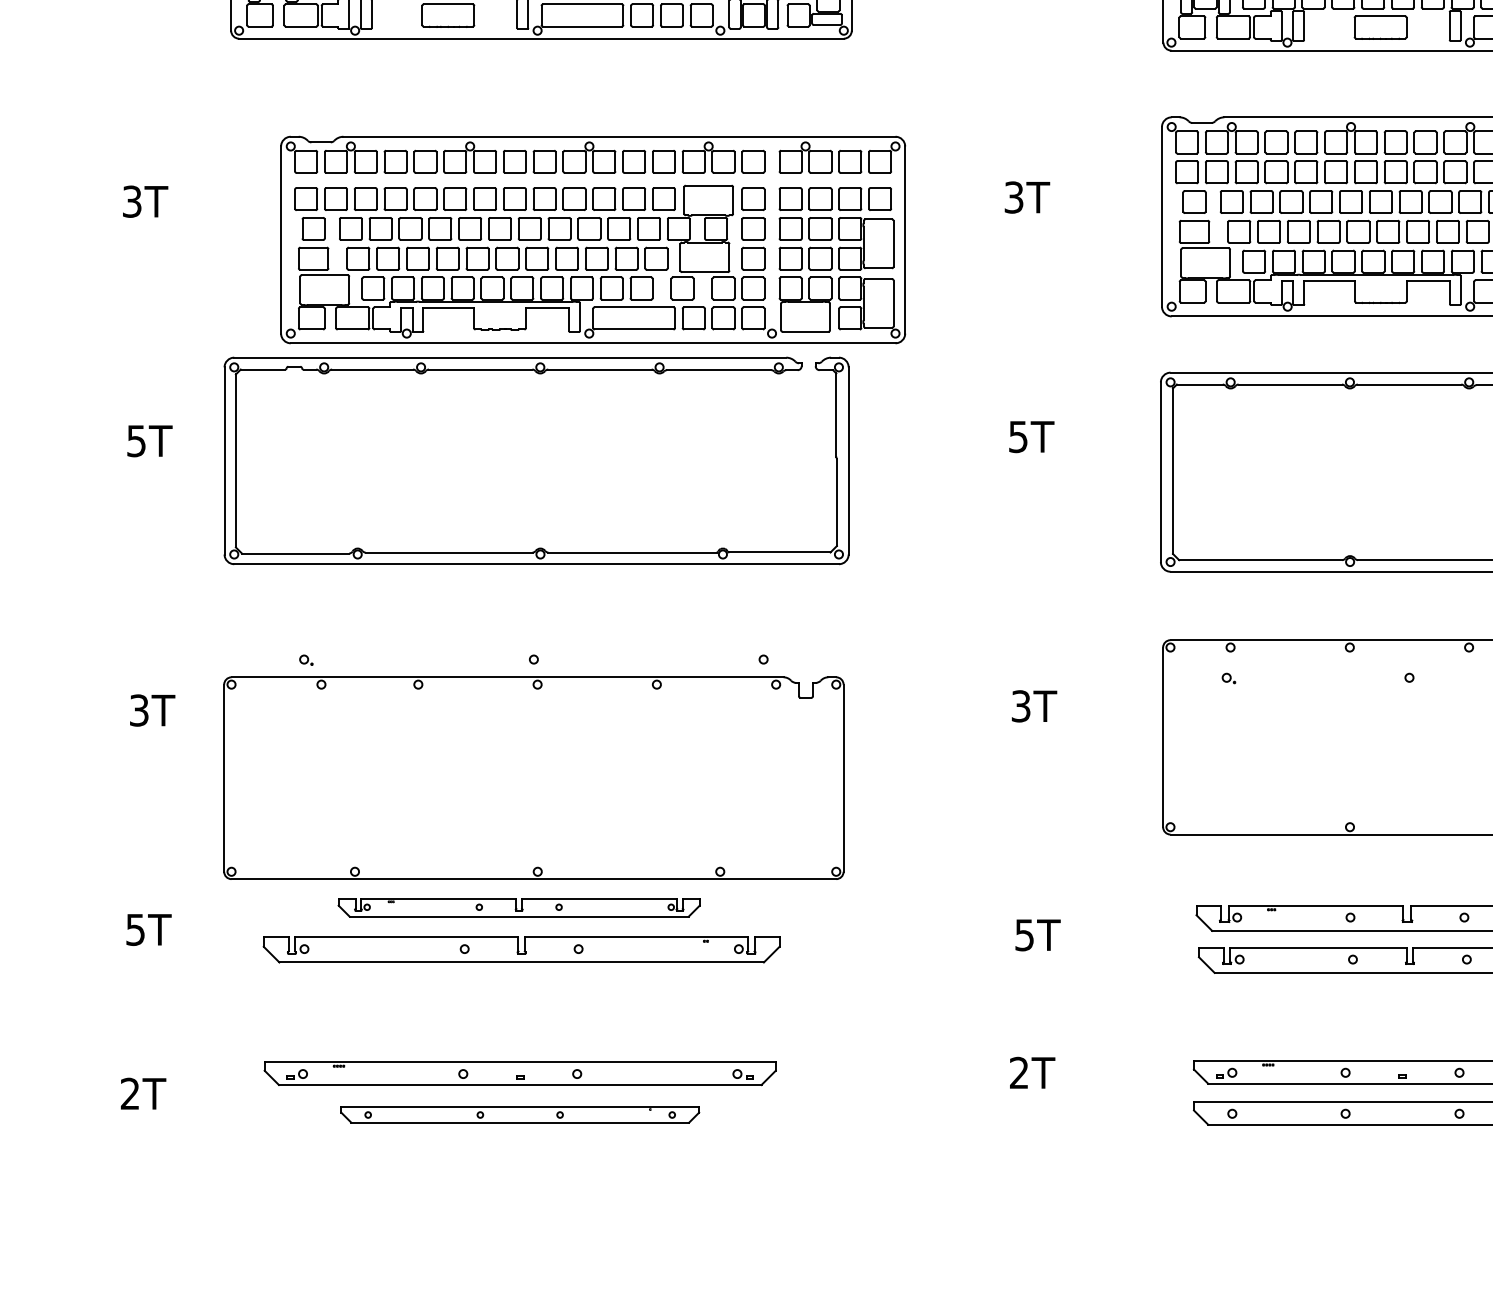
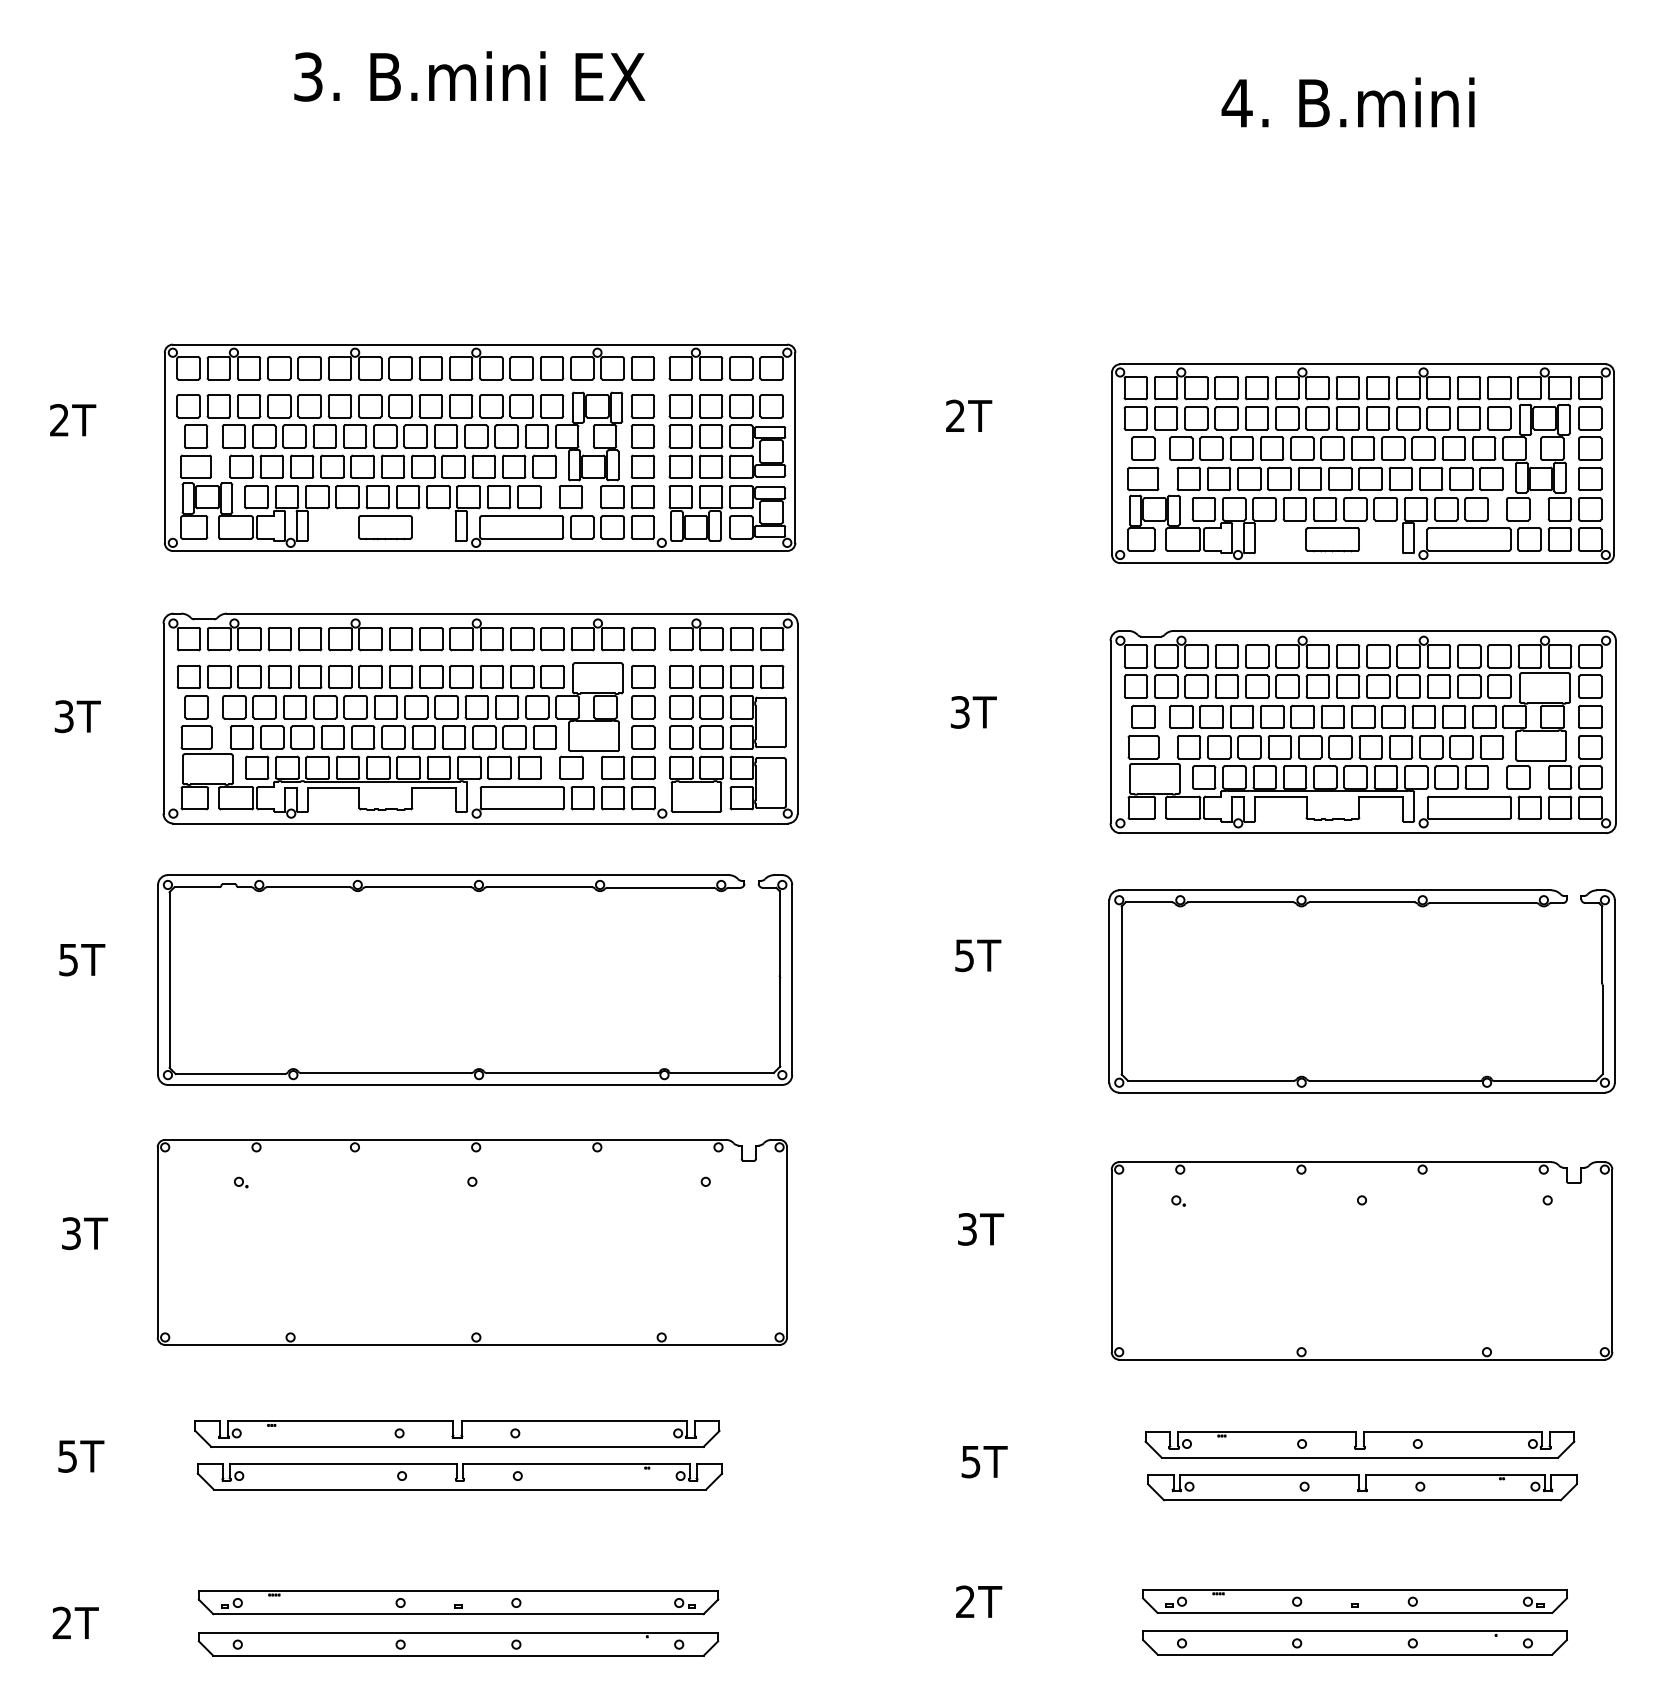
part: (593, 239) -> (480, 718), moved
part: (533, 778) -> (471, 1242), moved
part: (519, 907) -> (457, 1433), size x1.43
part: (520, 1114) -> (458, 1644), size x1.43

